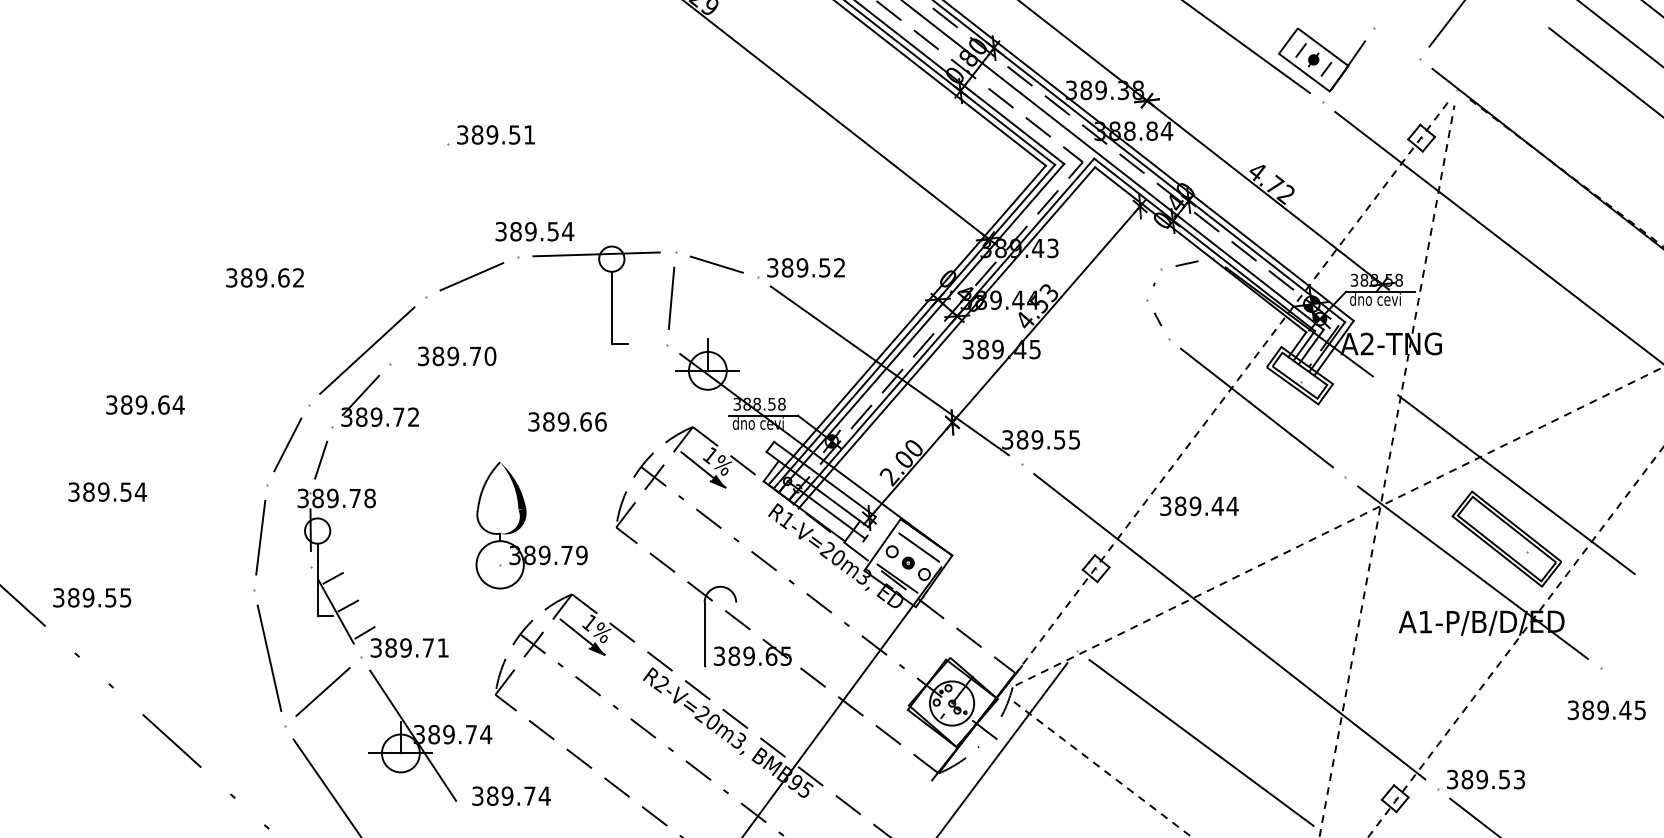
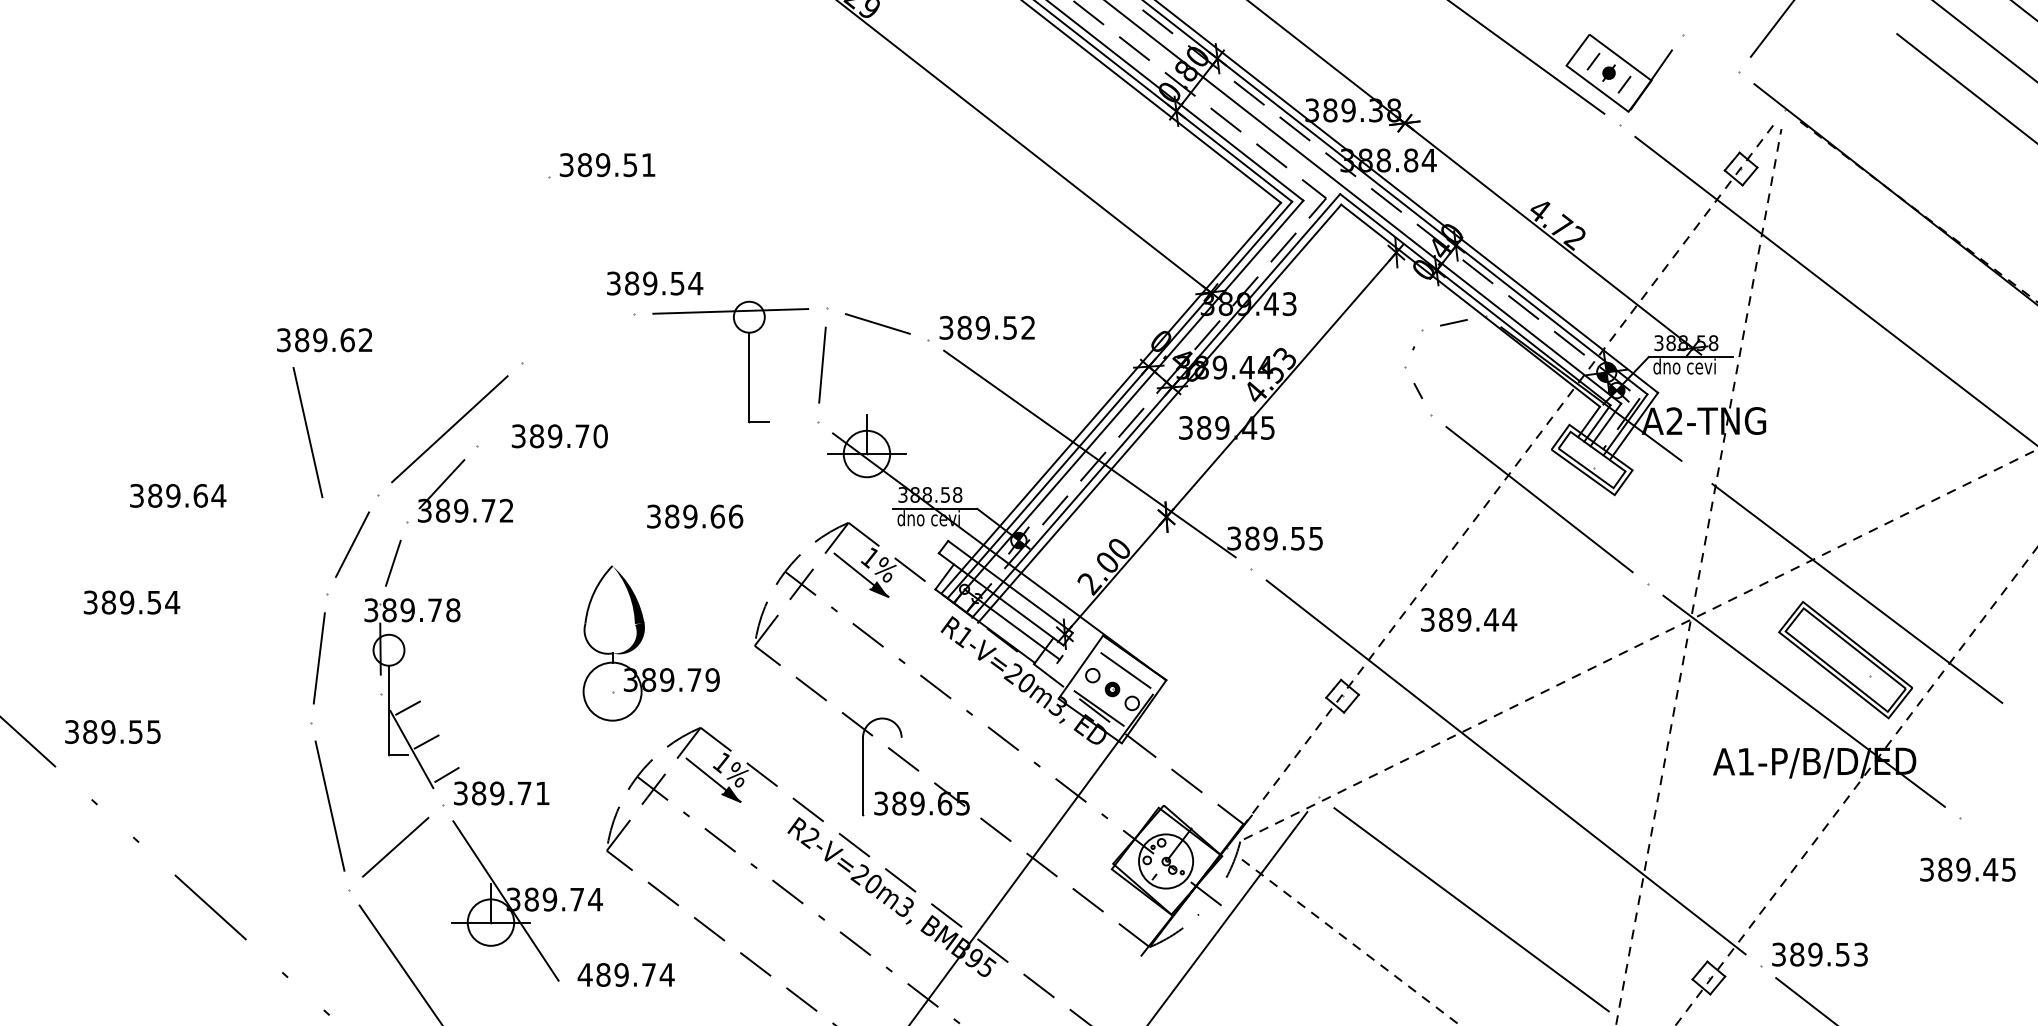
line: (471, 276) -> (577, 338), removed
line: (251, 352) -> (308, 431), added
text: (477, 795) -> (584, 974), 389.74 -> 489.74

